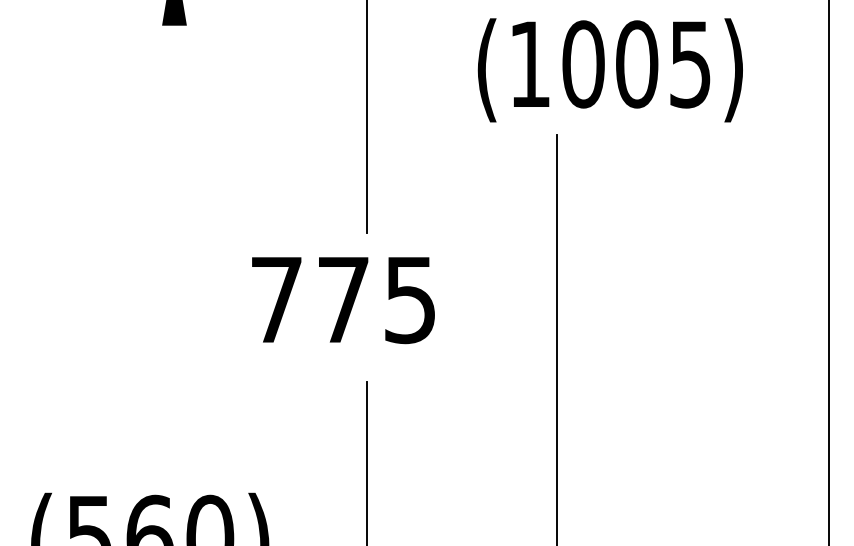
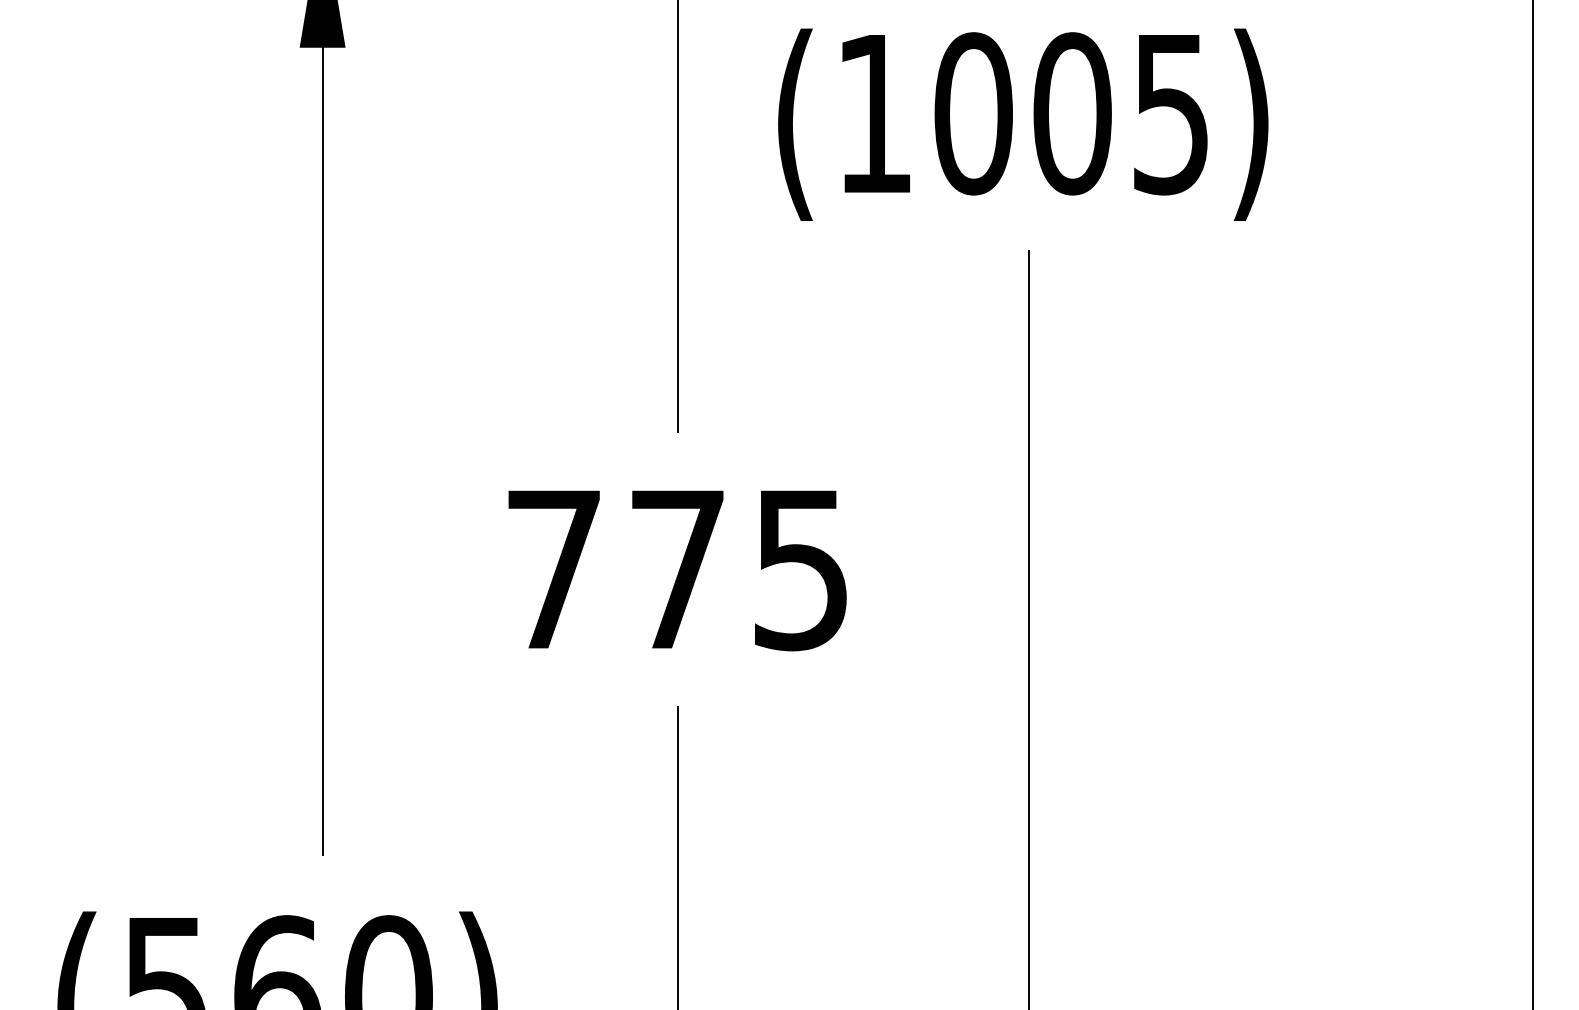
text: (609, 70) -> (1021, 125), moved
line: (174, 243) -> (322, 450), added
text: (343, 300) -> (677, 570), moved

